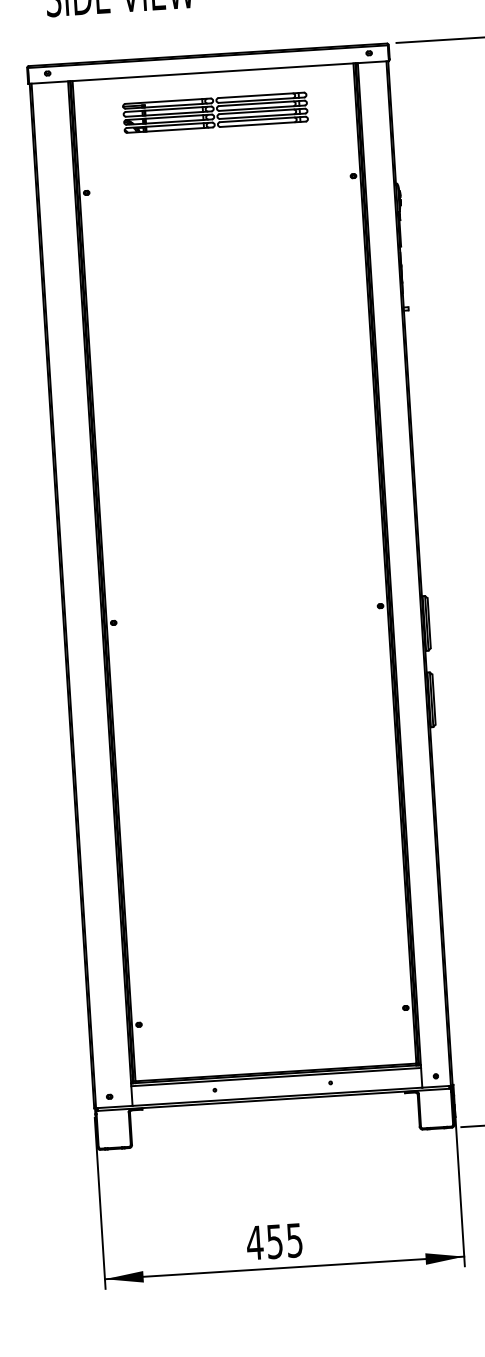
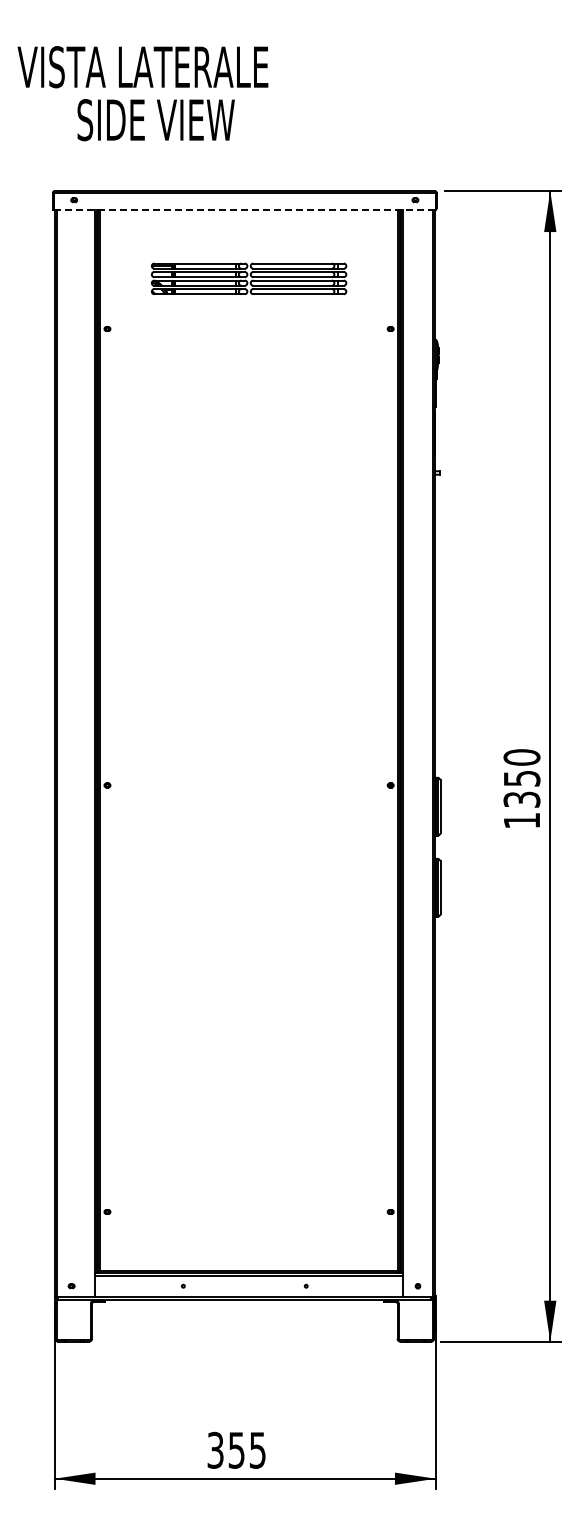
line: (209, 72) -> (245, 209), solid -> dashed
part: (215, 112) -> (249, 278), moved
text: (254, 1242) -> (215, 1449), 455 -> 355

